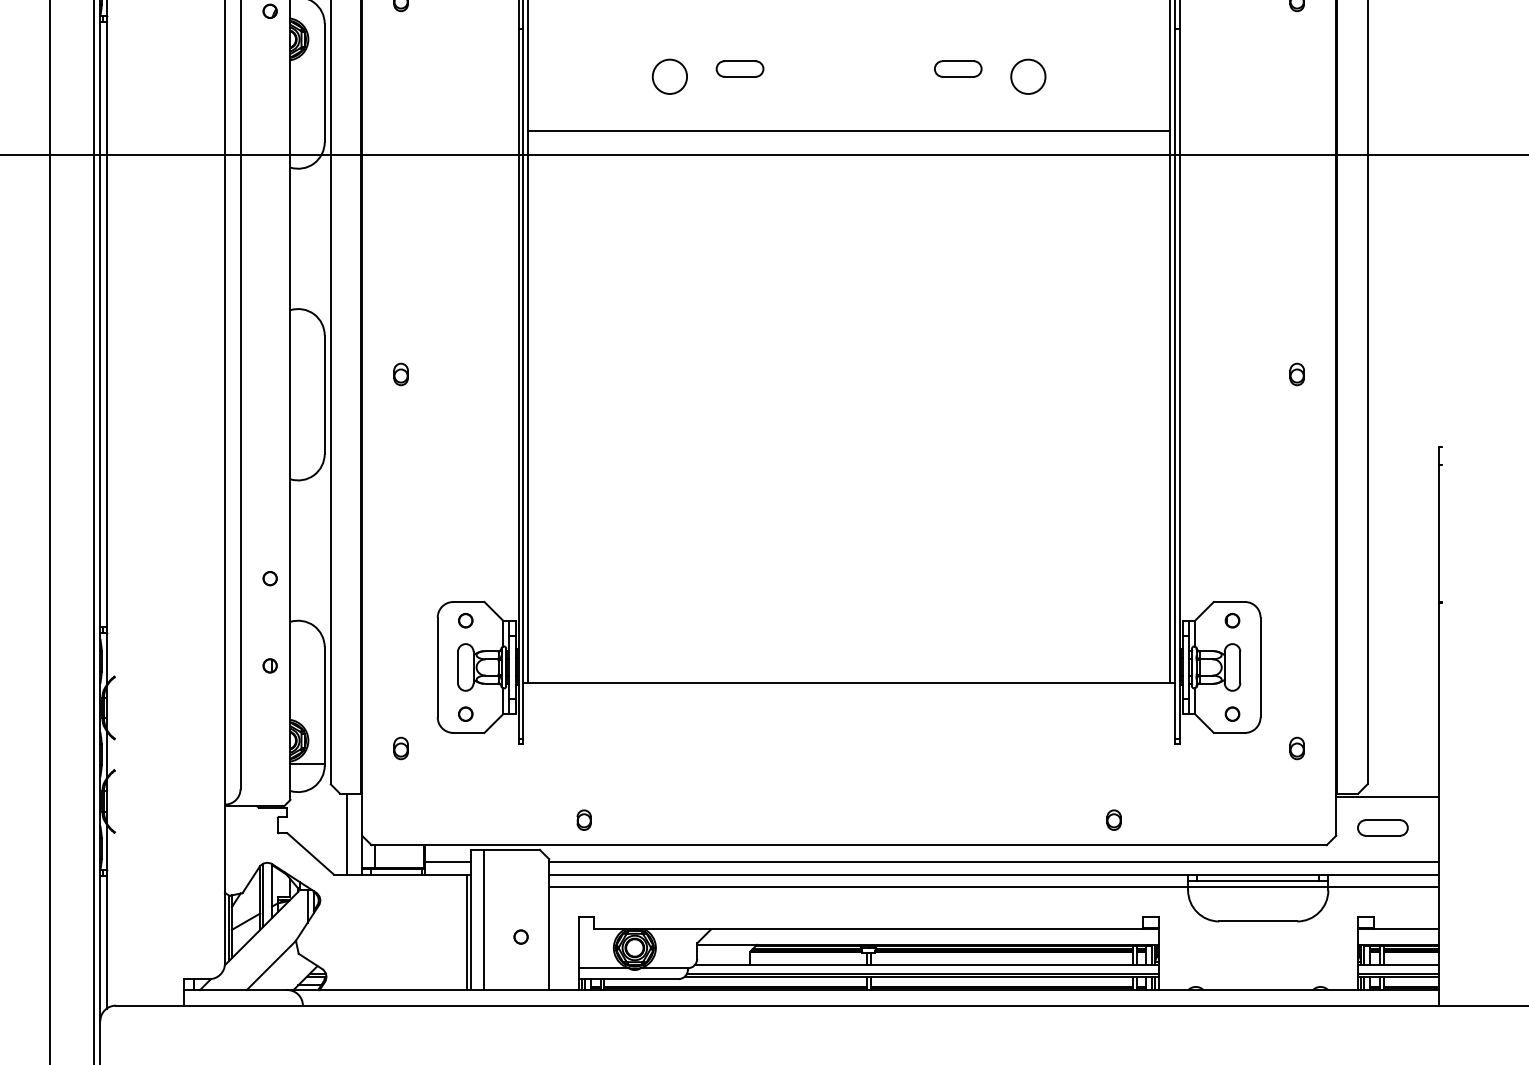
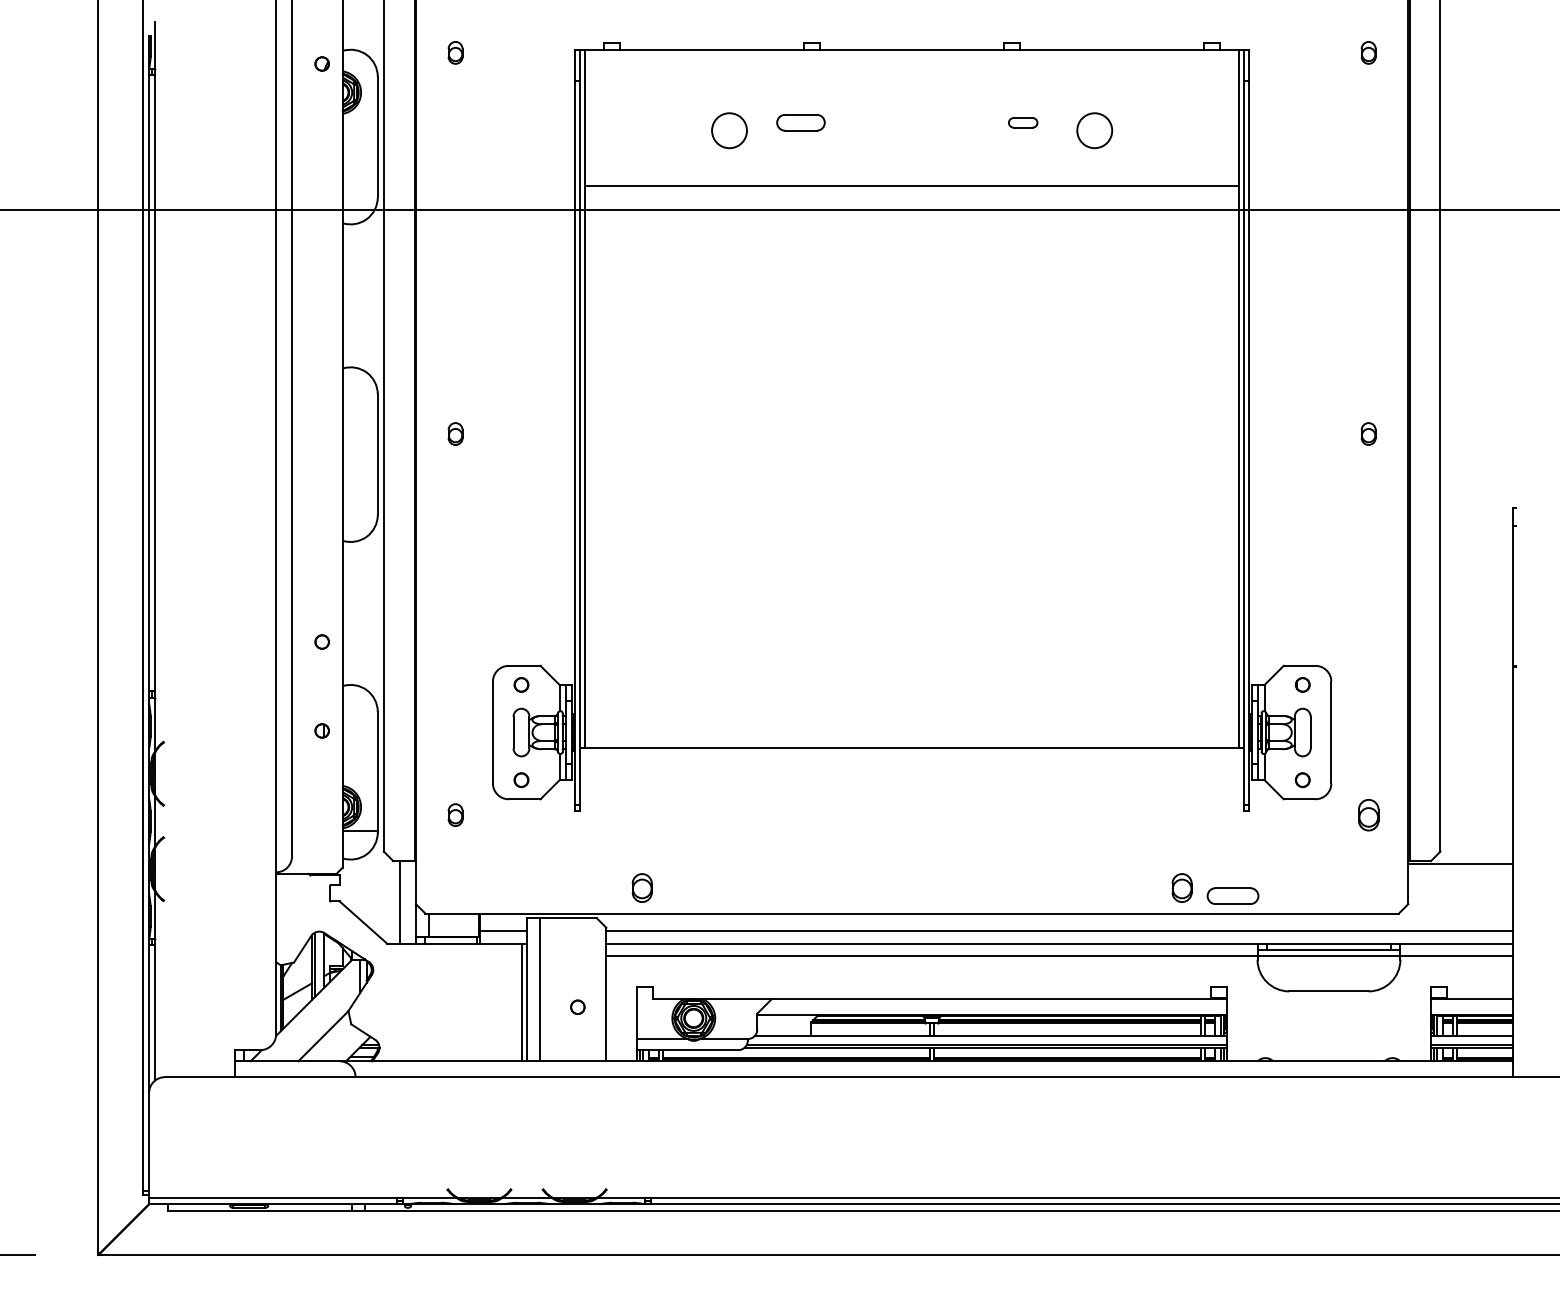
part: (957, 68) -> (1022, 122), size x0.6
part: (1297, 747) -> (1368, 814), size x1.4
part: (583, 820) -> (641, 888), size x1.4
part: (1113, 820) -> (1181, 888), size x1.4
part: (1382, 827) -> (1232, 895), moved

